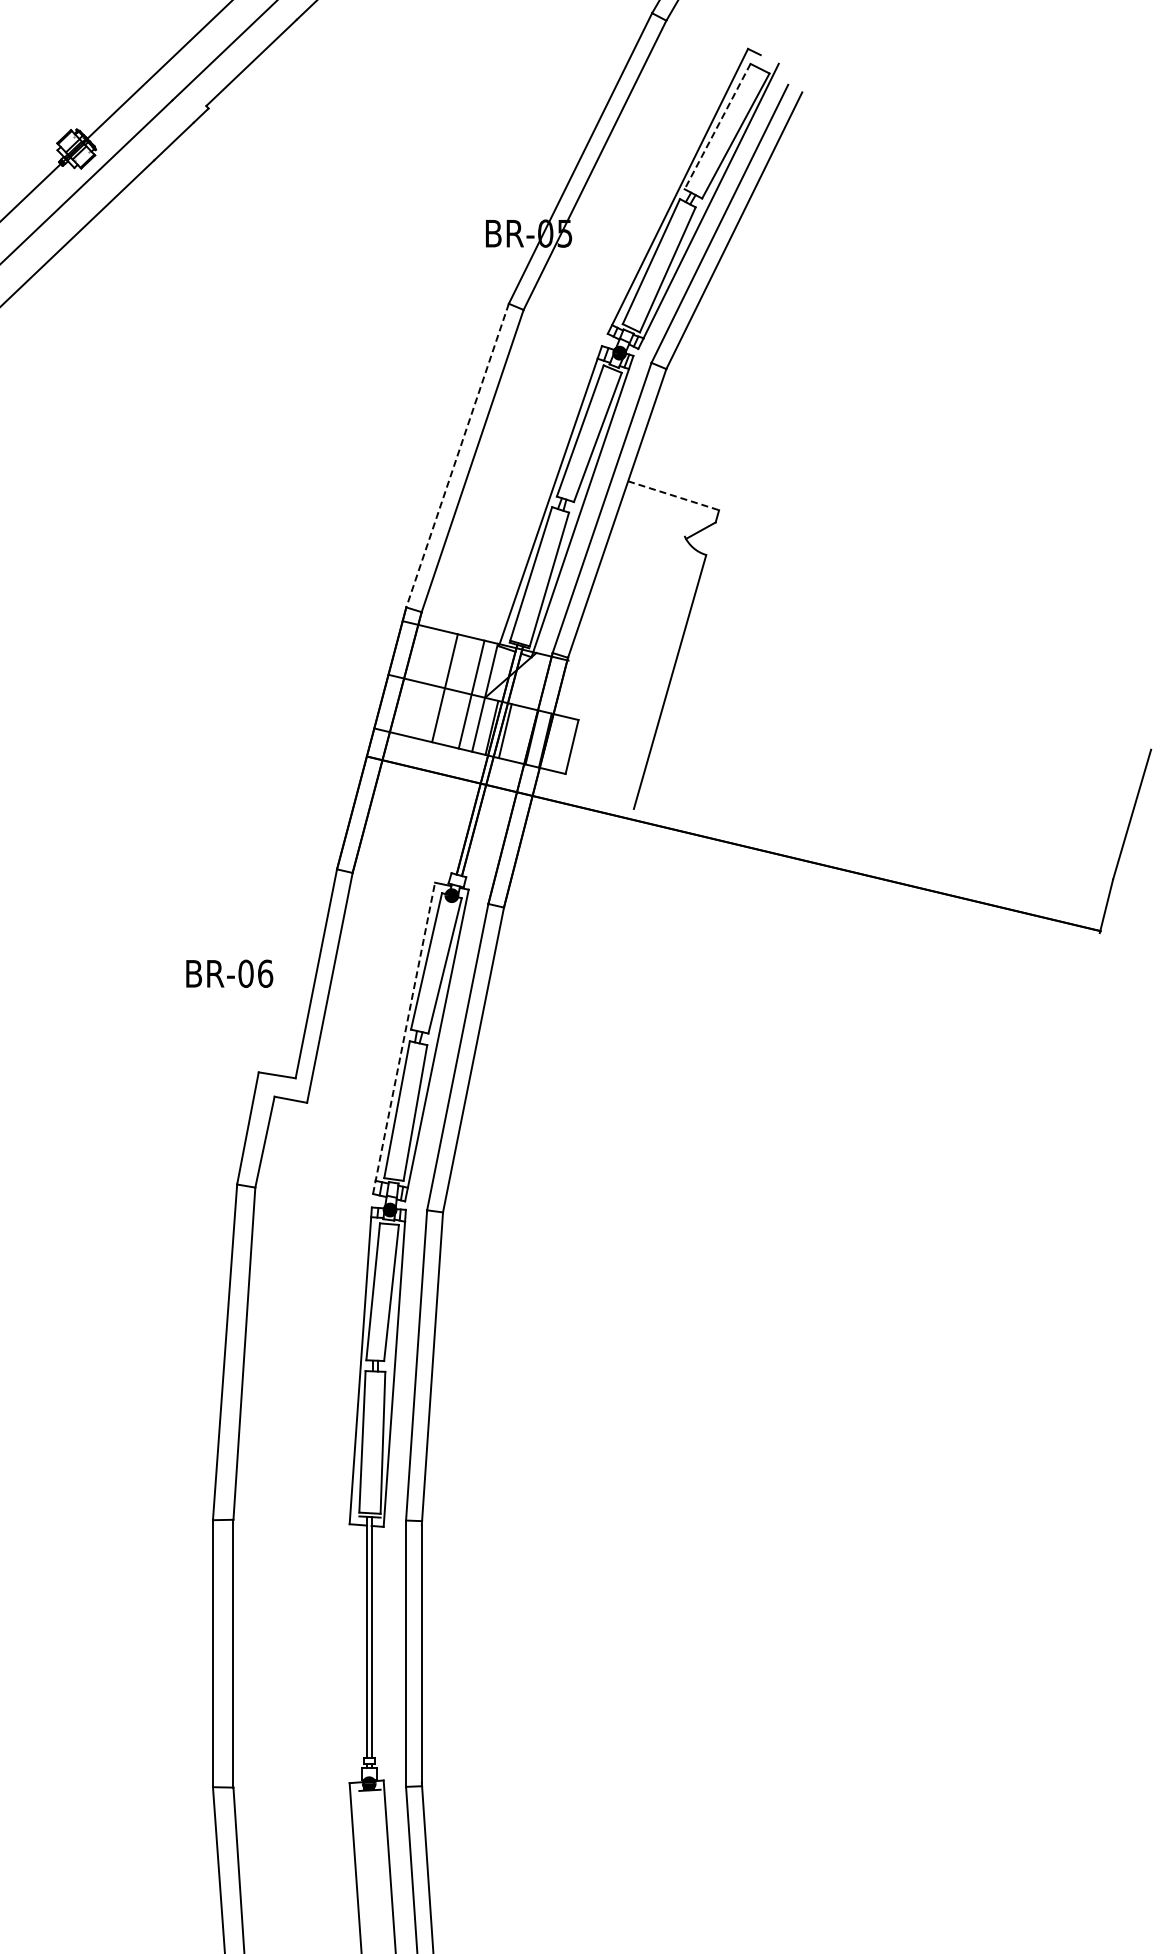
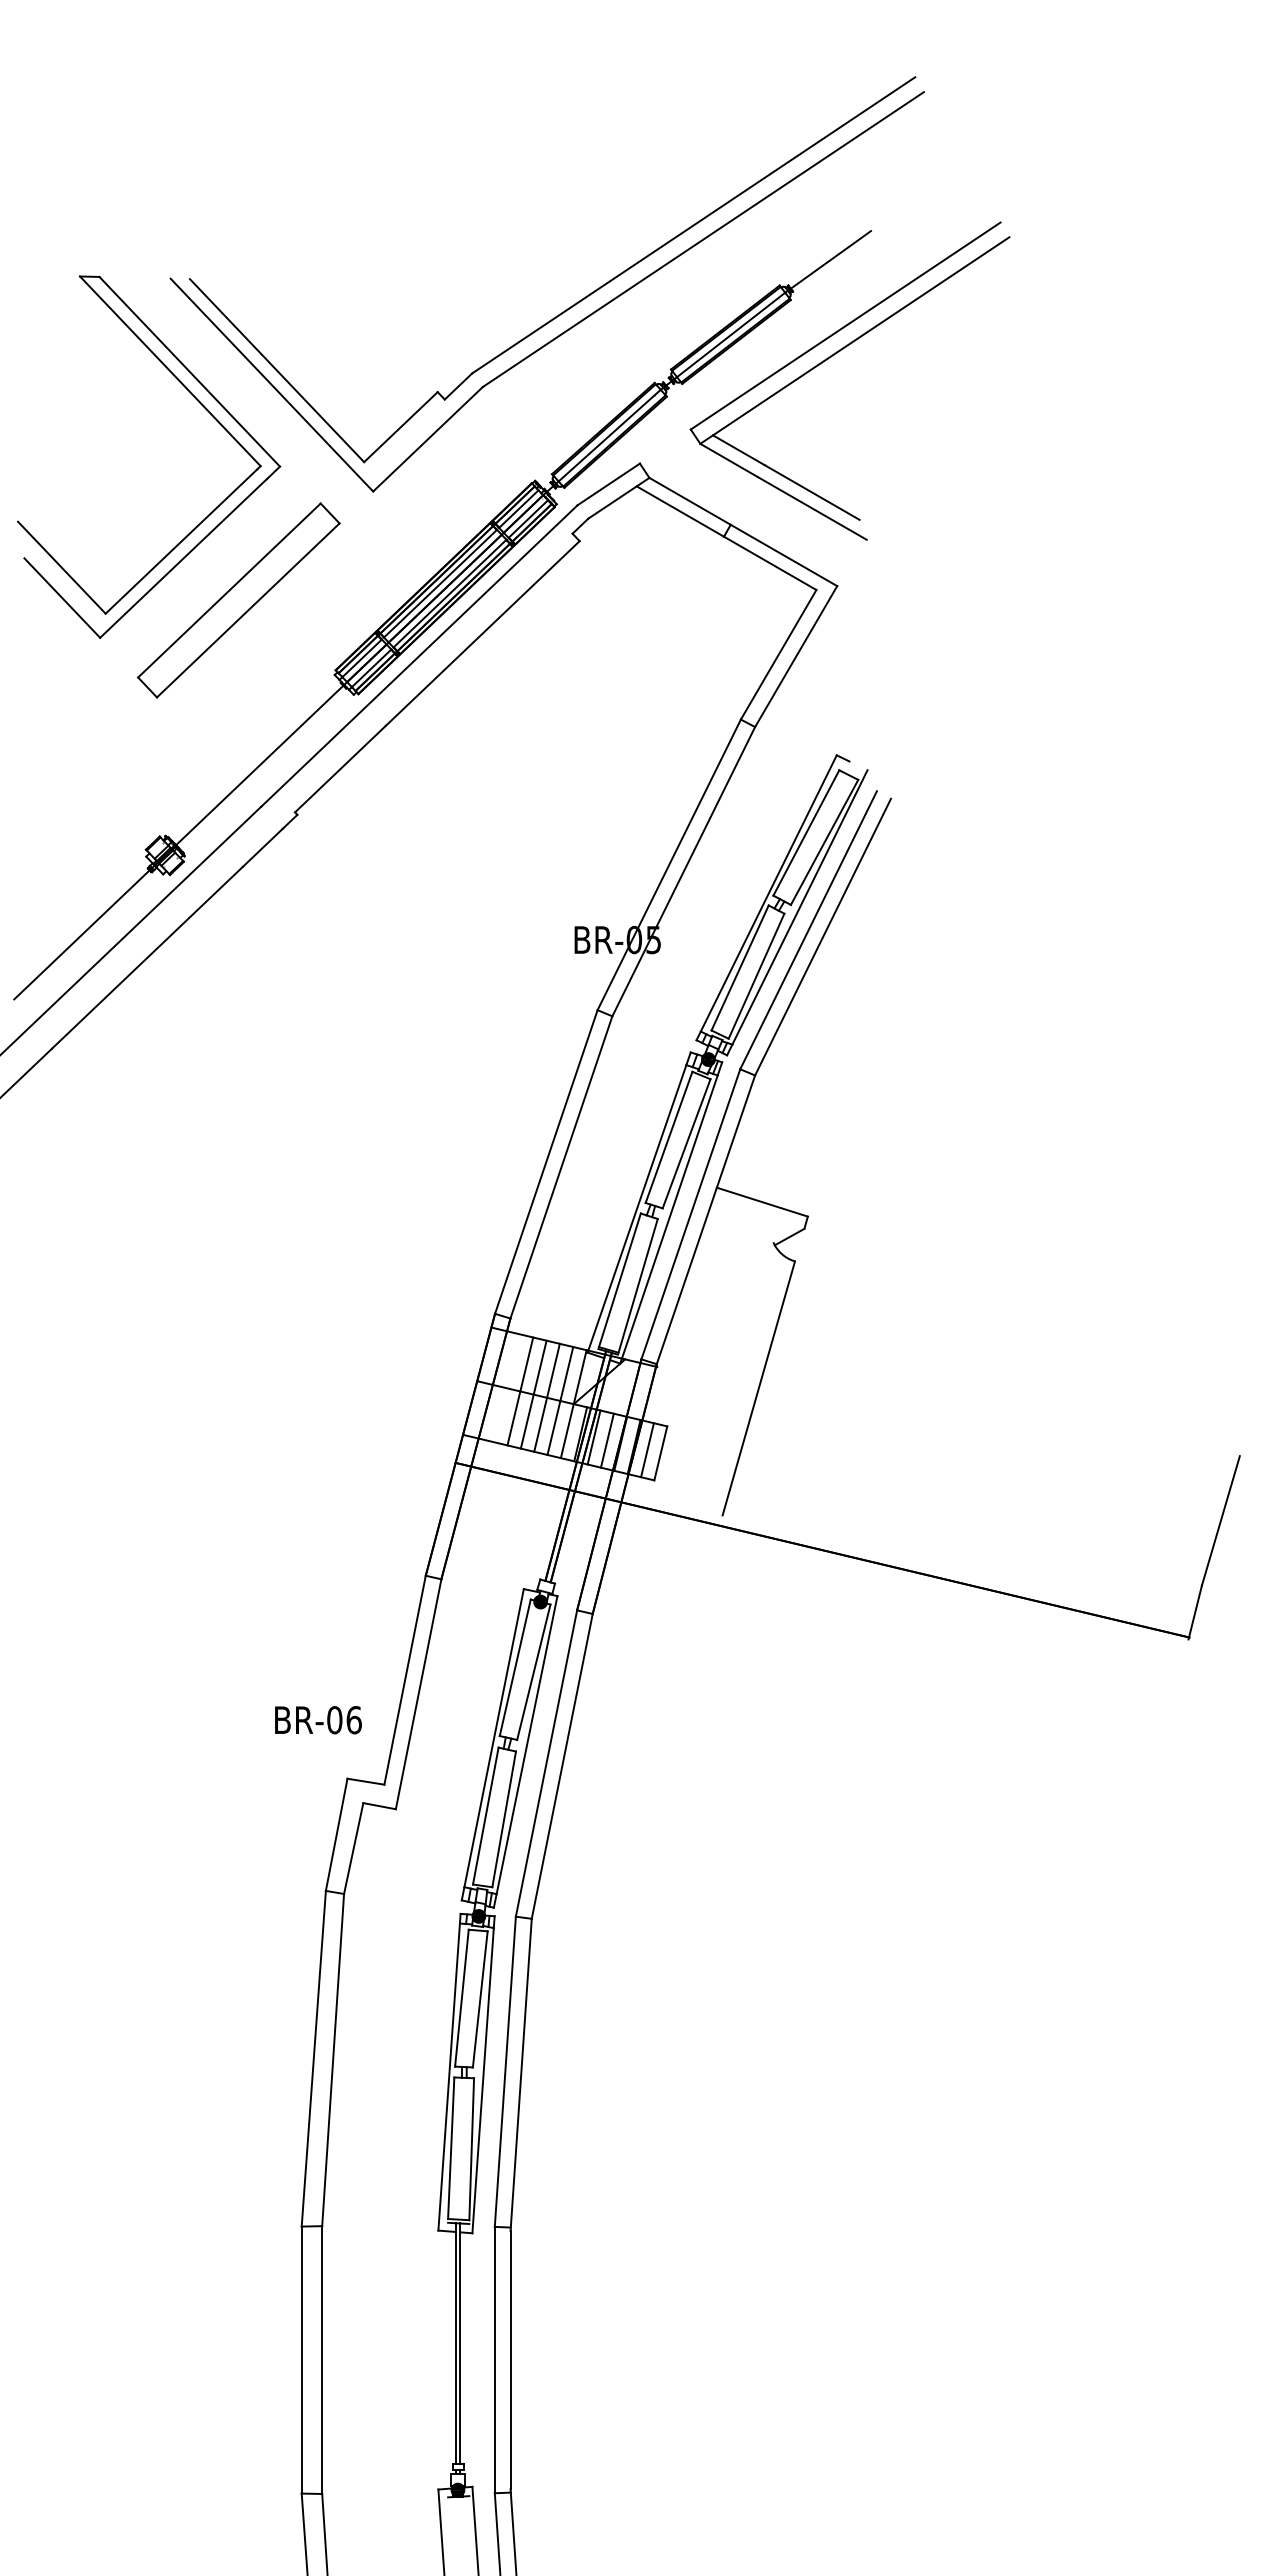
line: (717, 126) -> (806, 832), dashed -> solid
line: (457, 456) -> (546, 1162), dashed -> solid
line: (673, 496) -> (762, 1202), dashed -> solid
line: (431, 685) -> (520, 1391), added
line: (457, 691) -> (546, 1397), added
line: (517, 734) -> (606, 1440), added
line: (558, 744) -> (647, 1450), added
text: (229, 974) -> (318, 1720), moved
line: (403, 1038) -> (492, 1744), dashed -> solid

